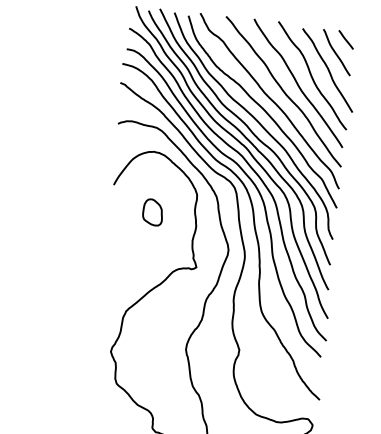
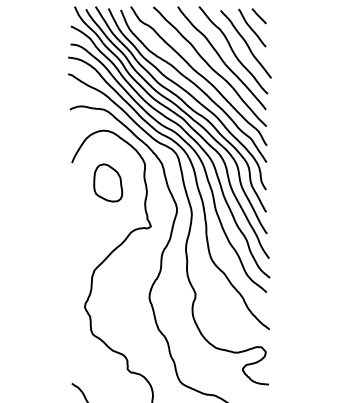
part: (153, 211) -> (108, 182), size x1.67

